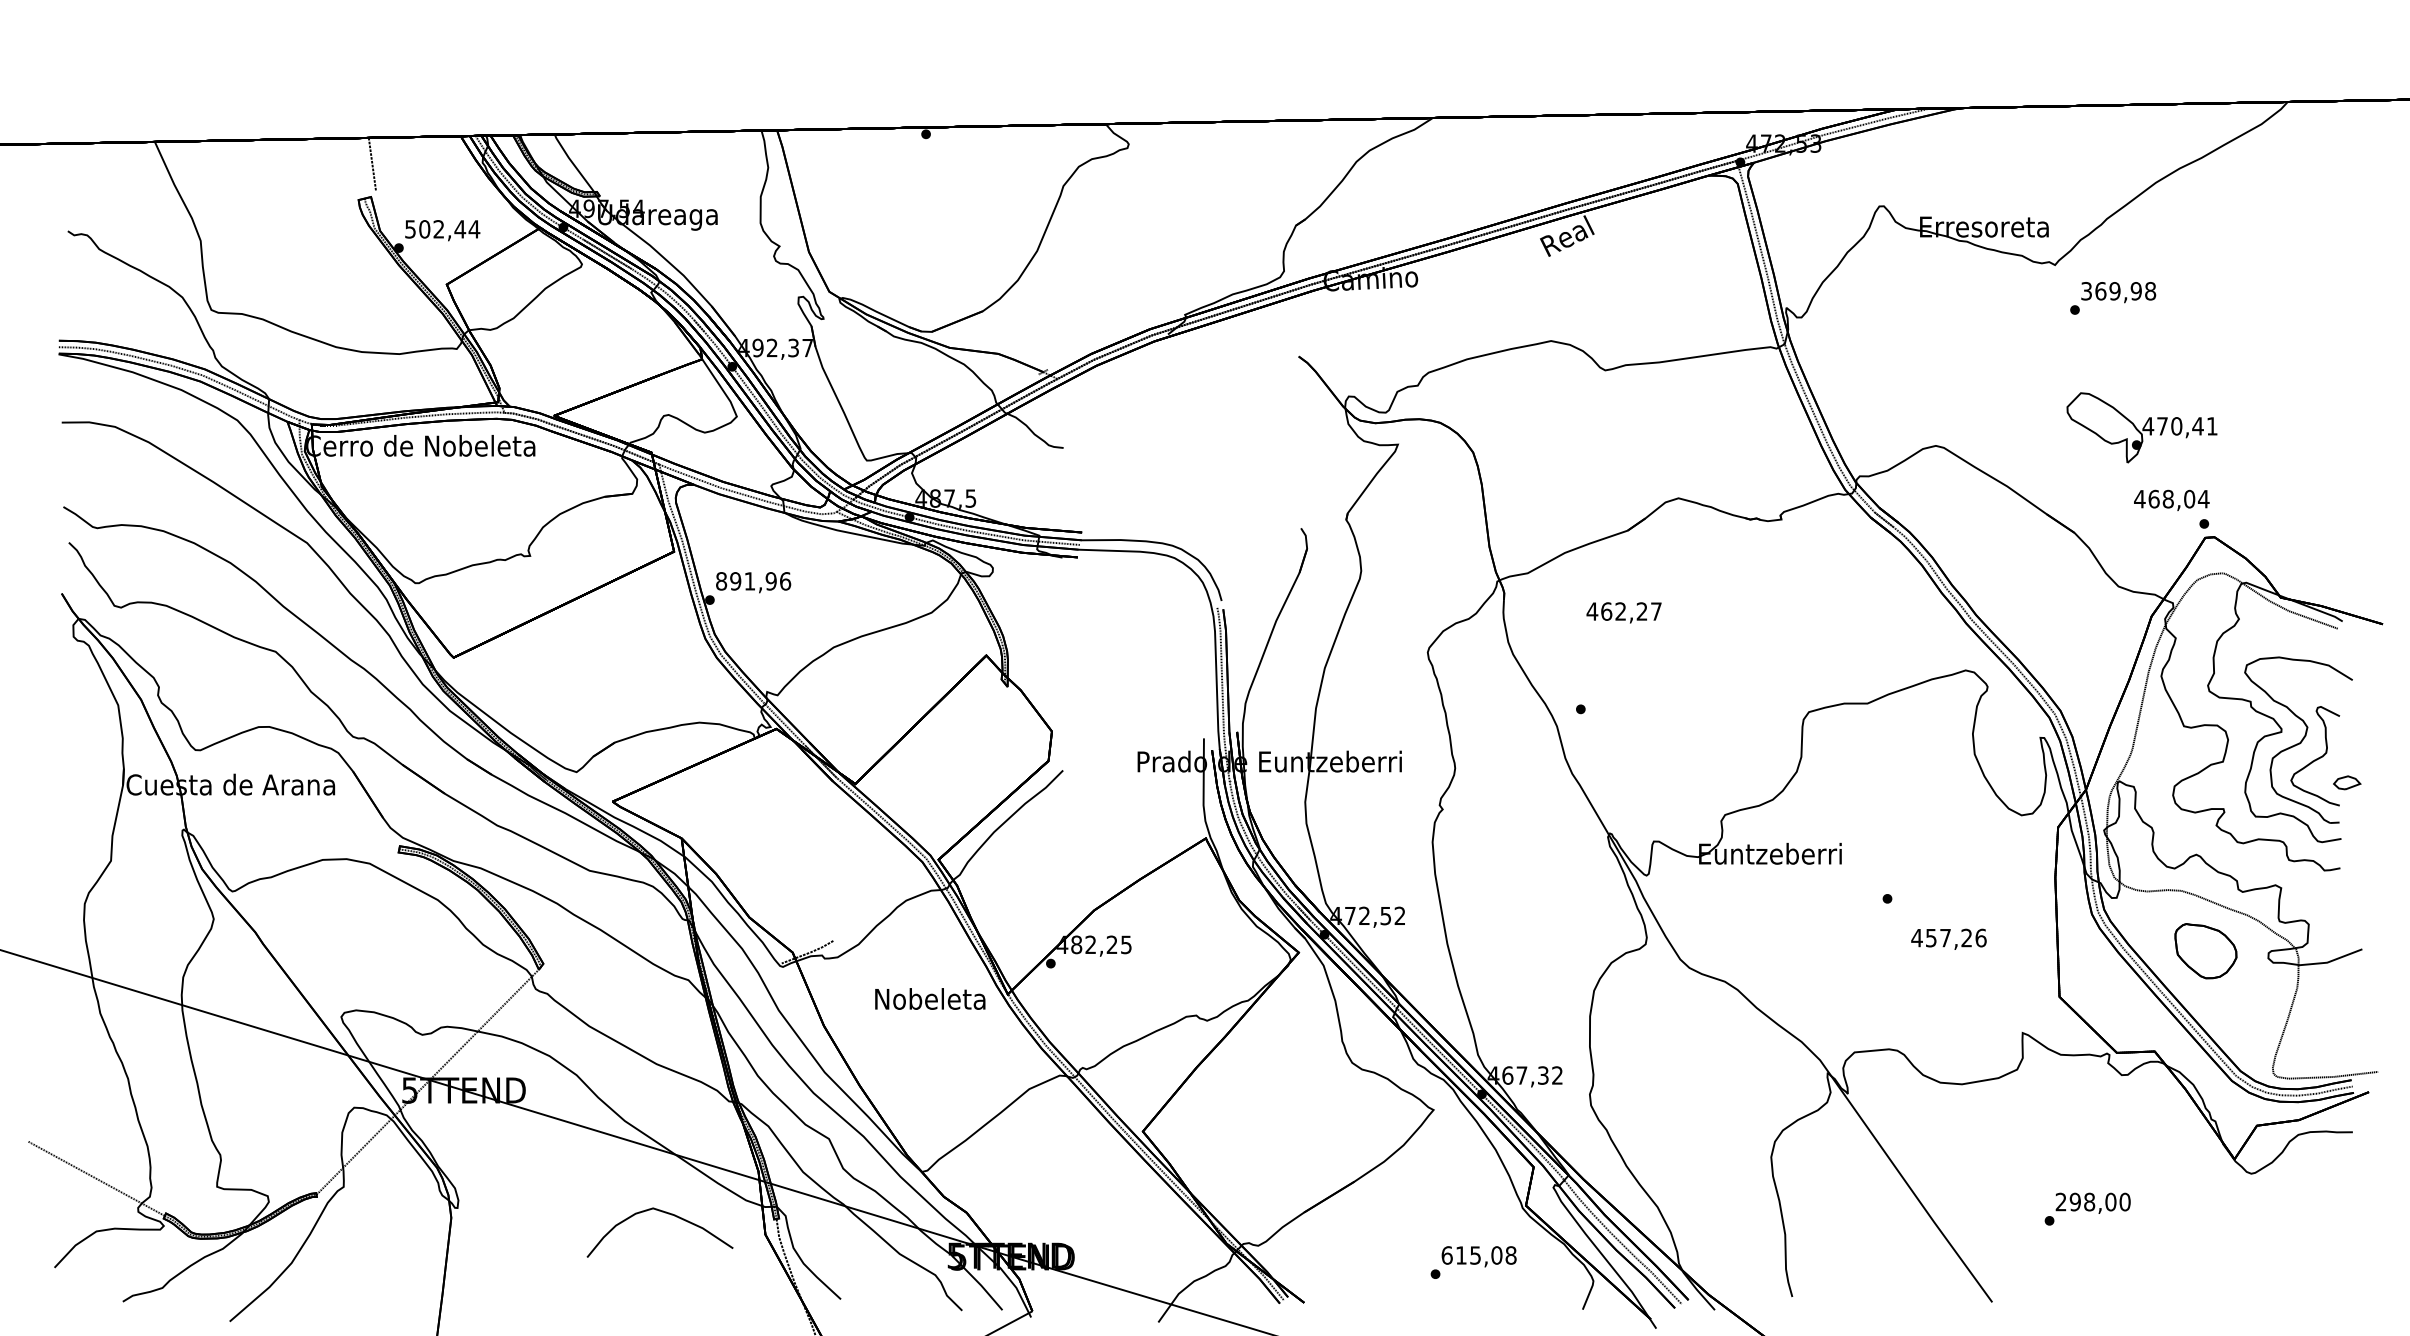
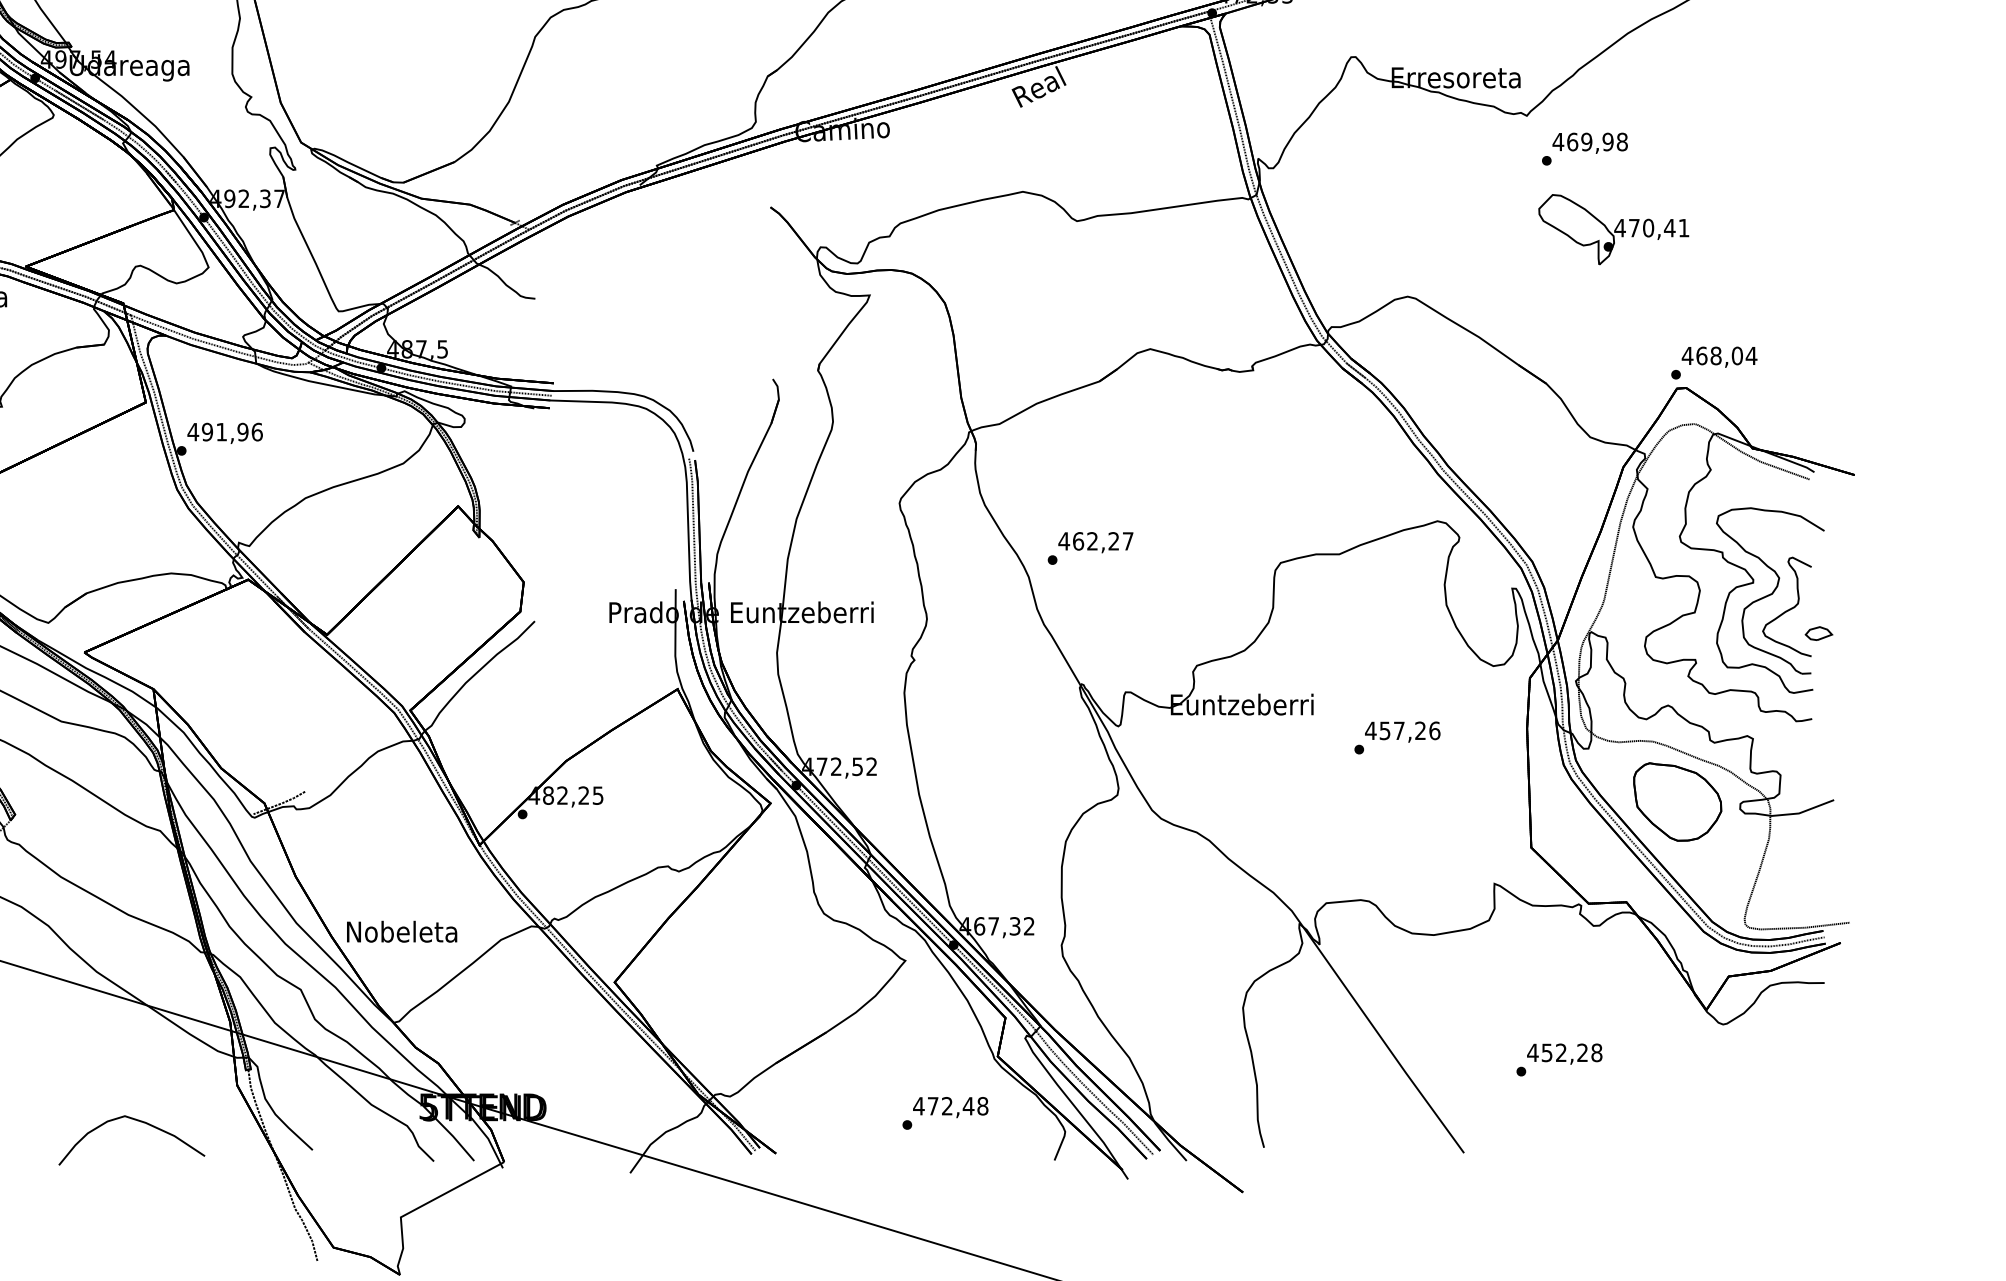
text: (2086, 291) -> (1558, 142), 369,98 -> 469,98
part: (2141, 427) -> (1613, 229), moved
text: (2171, 499) -> (1719, 356), moved
text: (721, 581) -> (193, 432), 891,96 -> 491,96
text: (1623, 612) -> (1095, 542), moved
text: (1948, 938) -> (1402, 731), moved
part: (2205, 950) -> (1677, 801), size x1.43
text: (930, 998) -> (402, 931), moved
text: (2092, 1201) -> (1564, 1052), 298,00 -> 452,28
part: (665, 1213) -> (137, 1121), moved
text: (1471, 1255) -> (943, 1106), 615,08 -> 472,48

